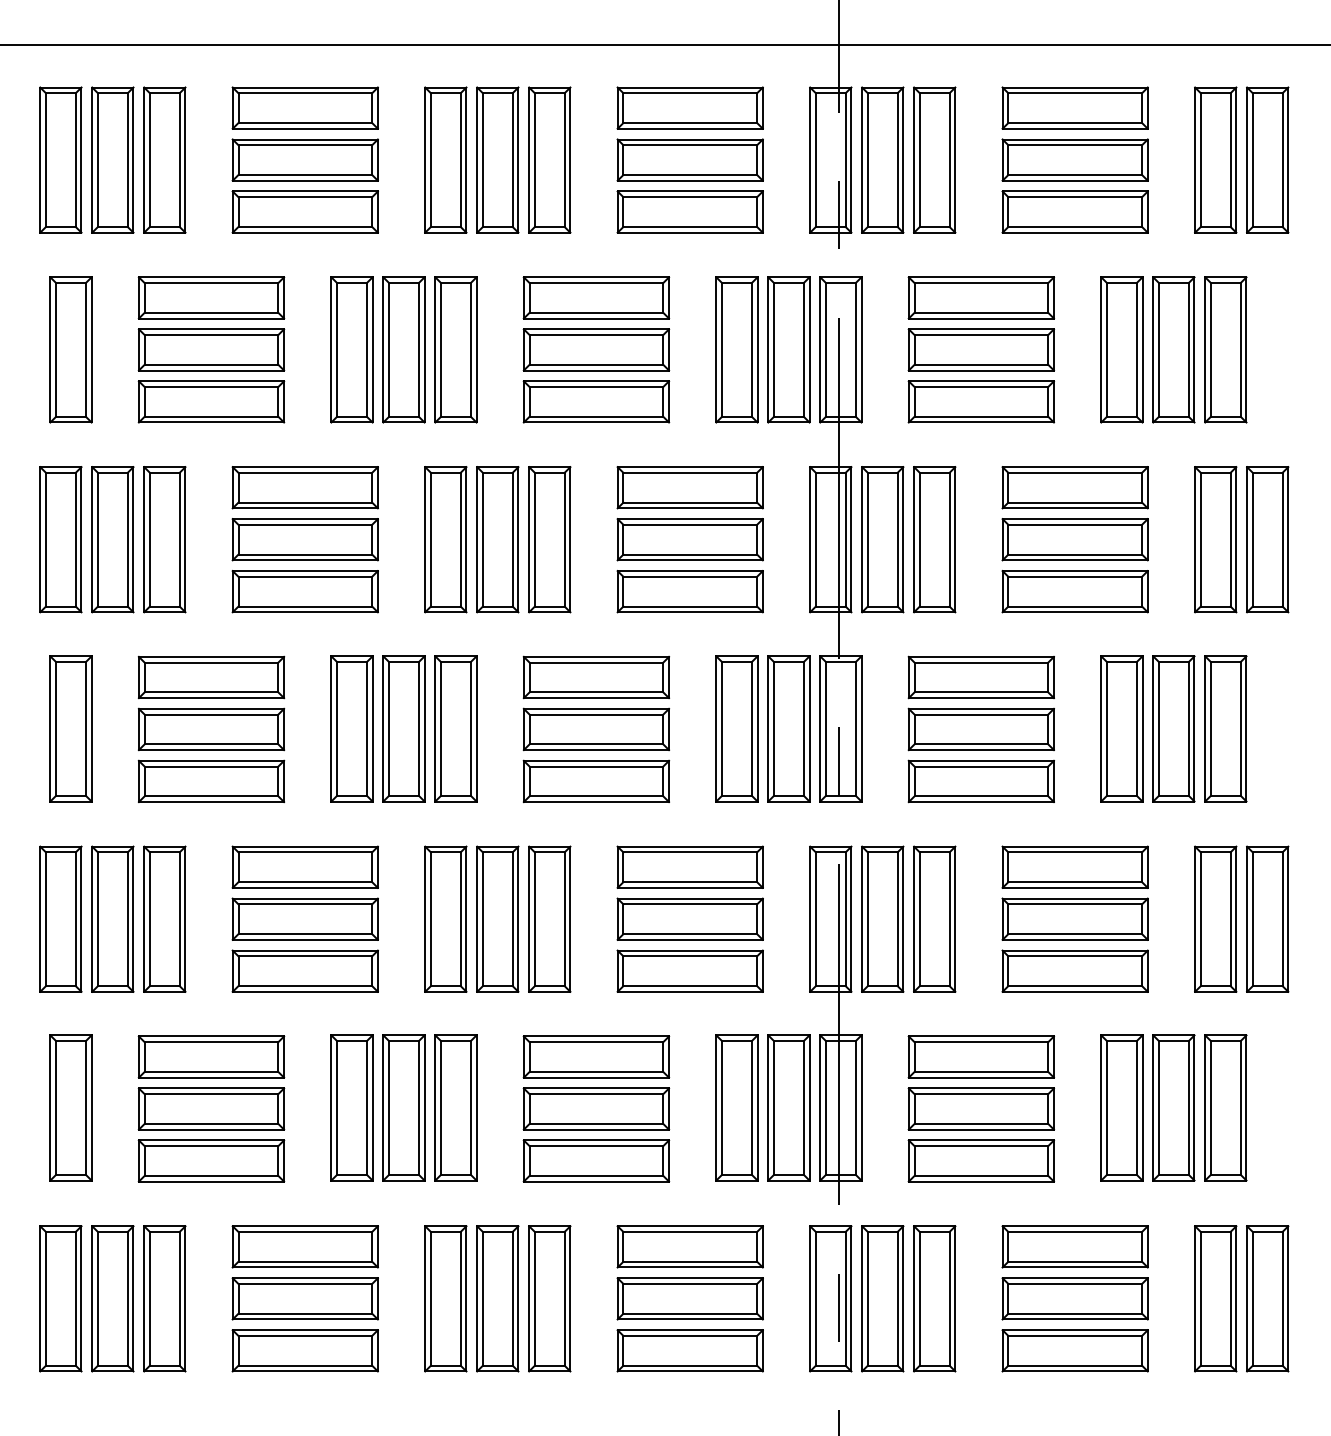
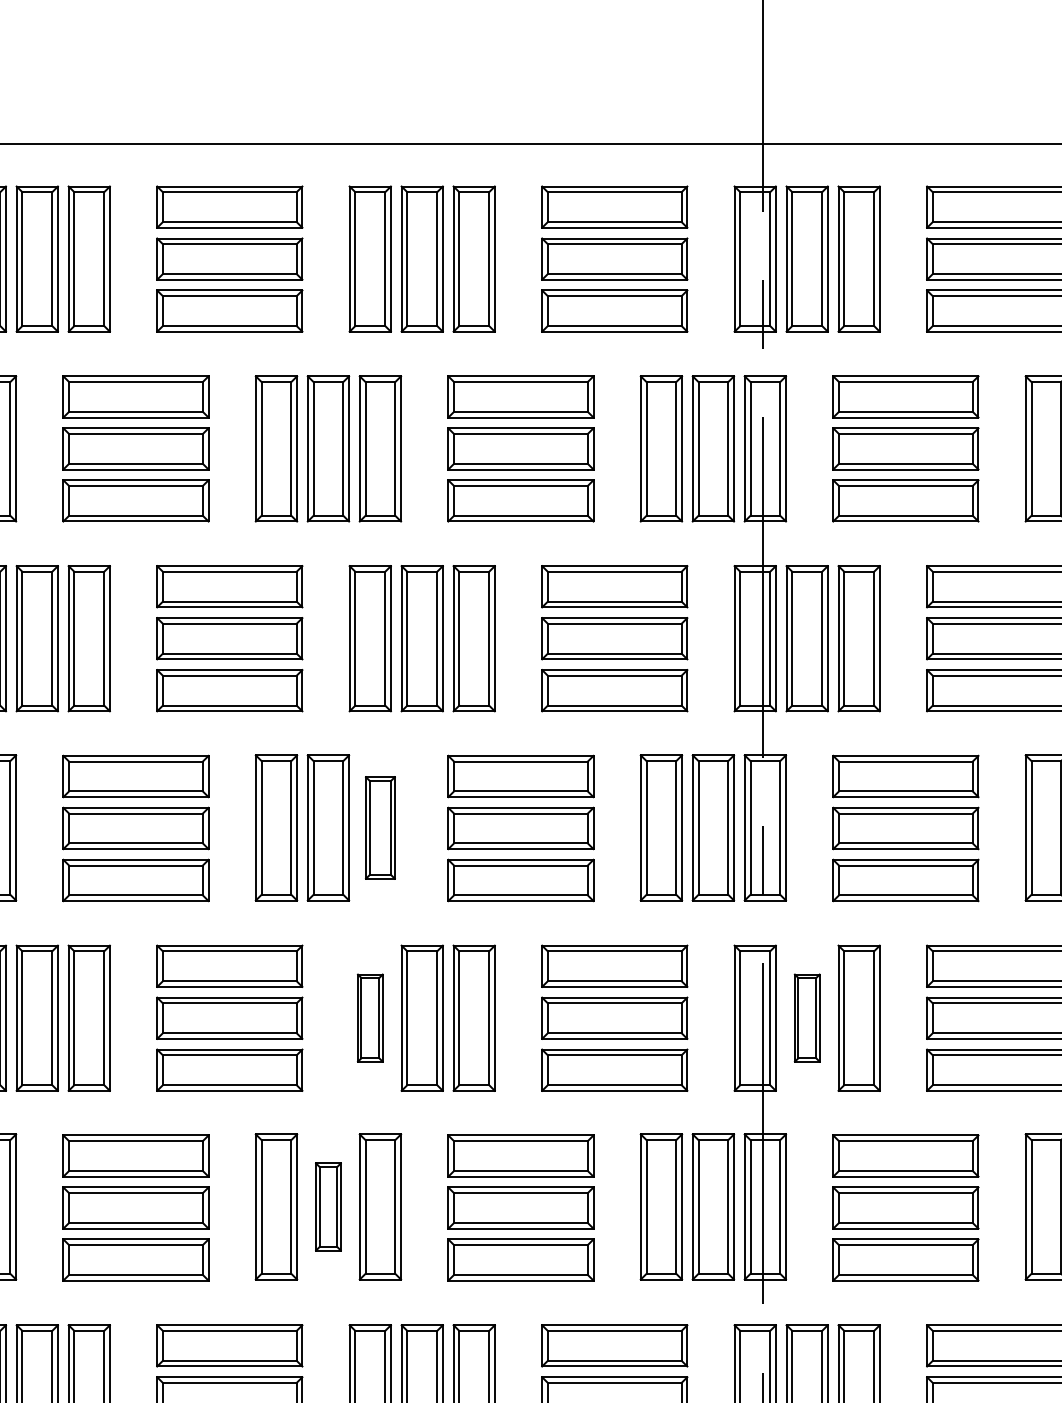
part: (455, 728) -> (379, 827), size x0.7
part: (445, 918) -> (369, 1017), size x0.6
part: (882, 918) -> (806, 1017), size x0.6
part: (403, 1107) -> (327, 1206), size x0.6

